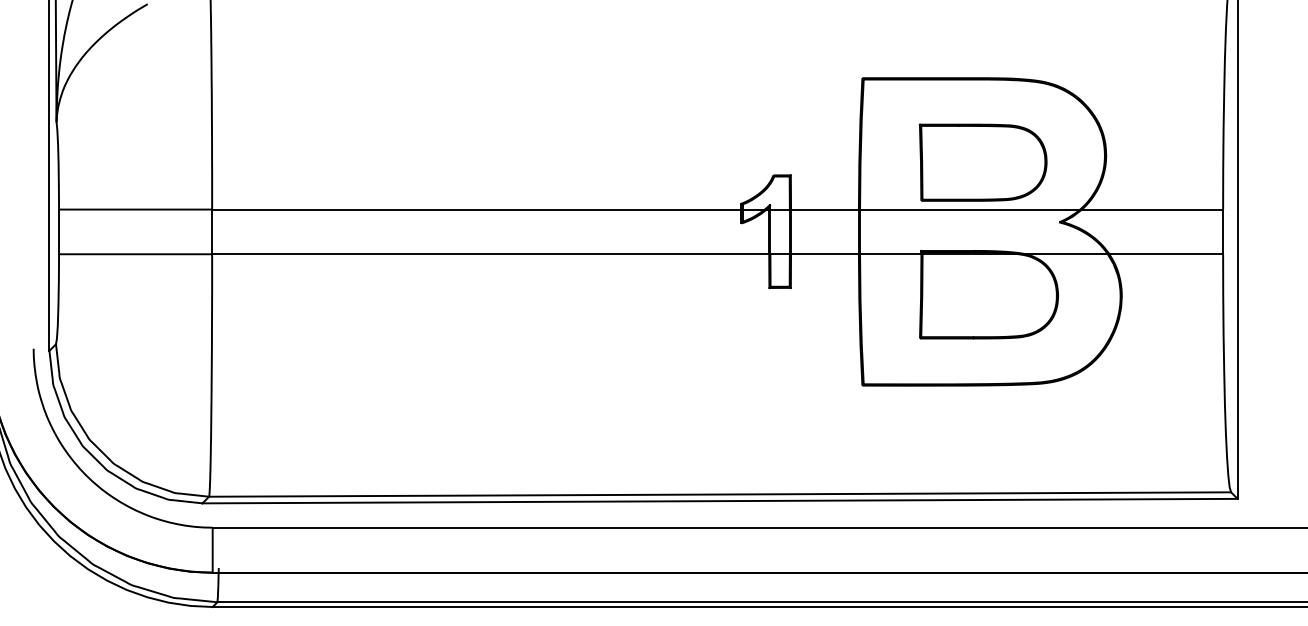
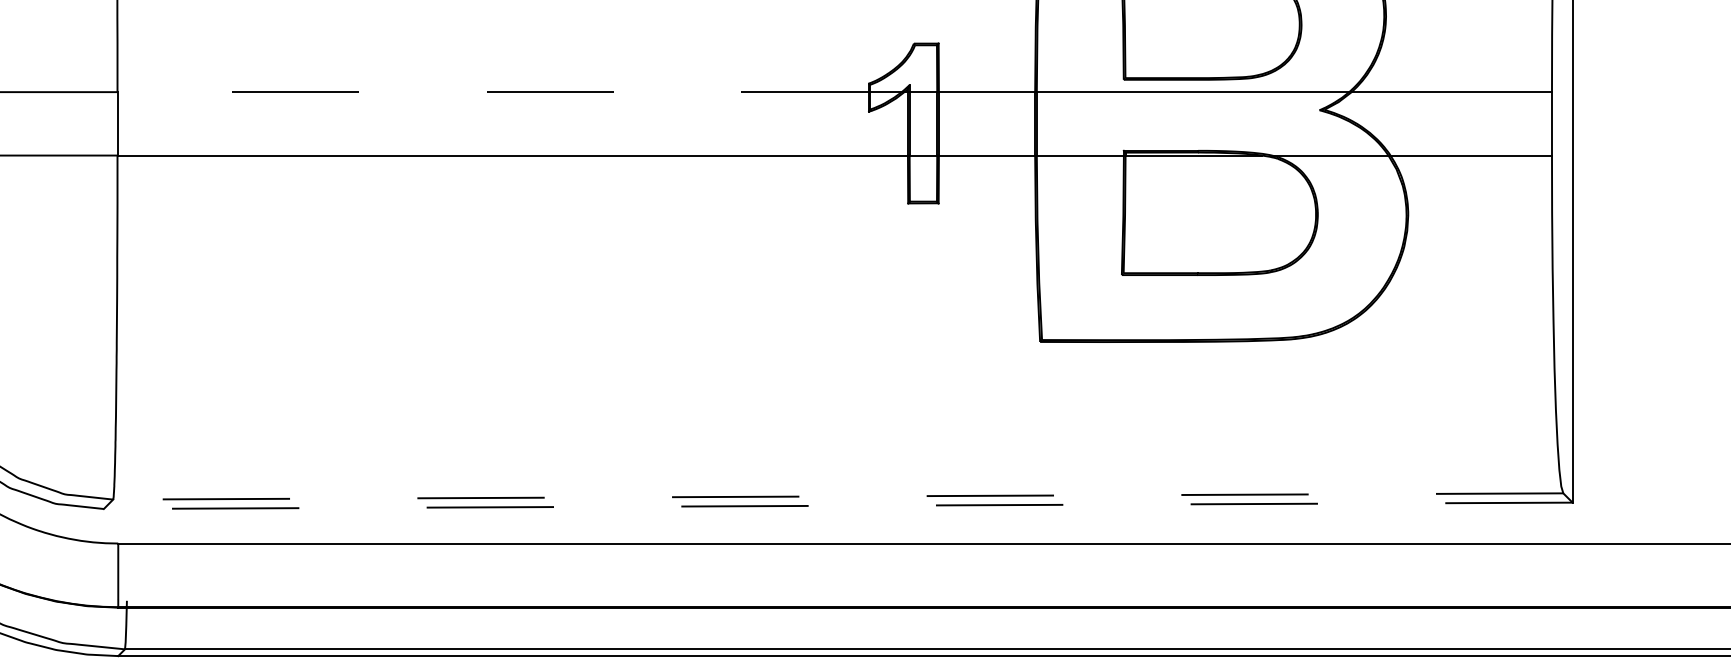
line: (476, 209) -> (492, 92), solid -> dashed
line: (719, 494) -> (837, 496), solid -> dashed
line: (720, 501) -> (838, 506), solid -> dashed

